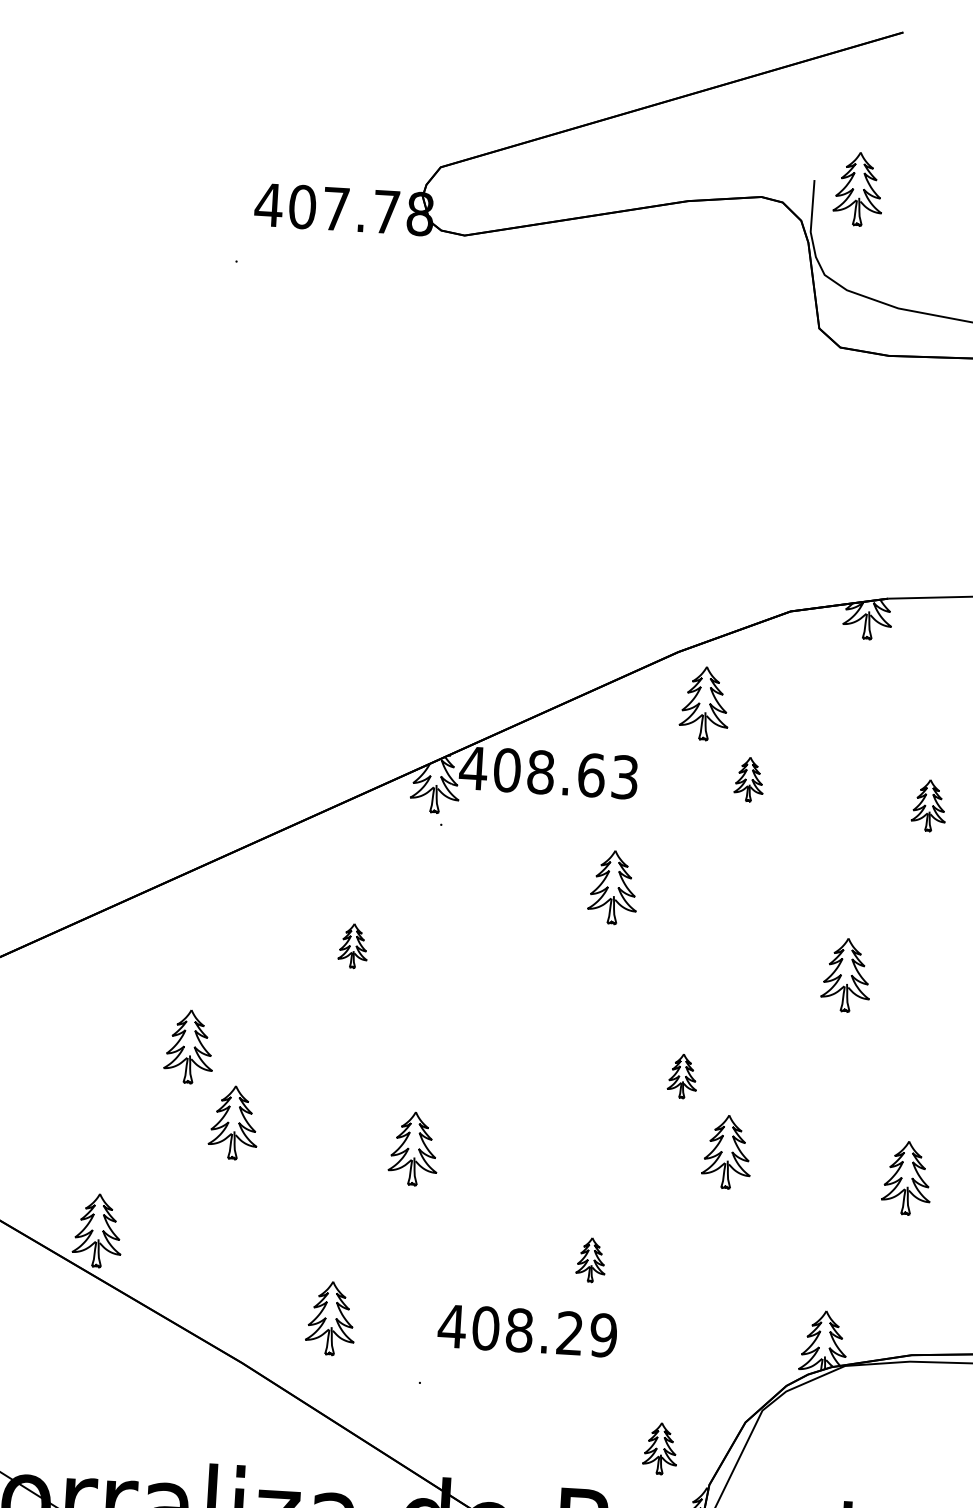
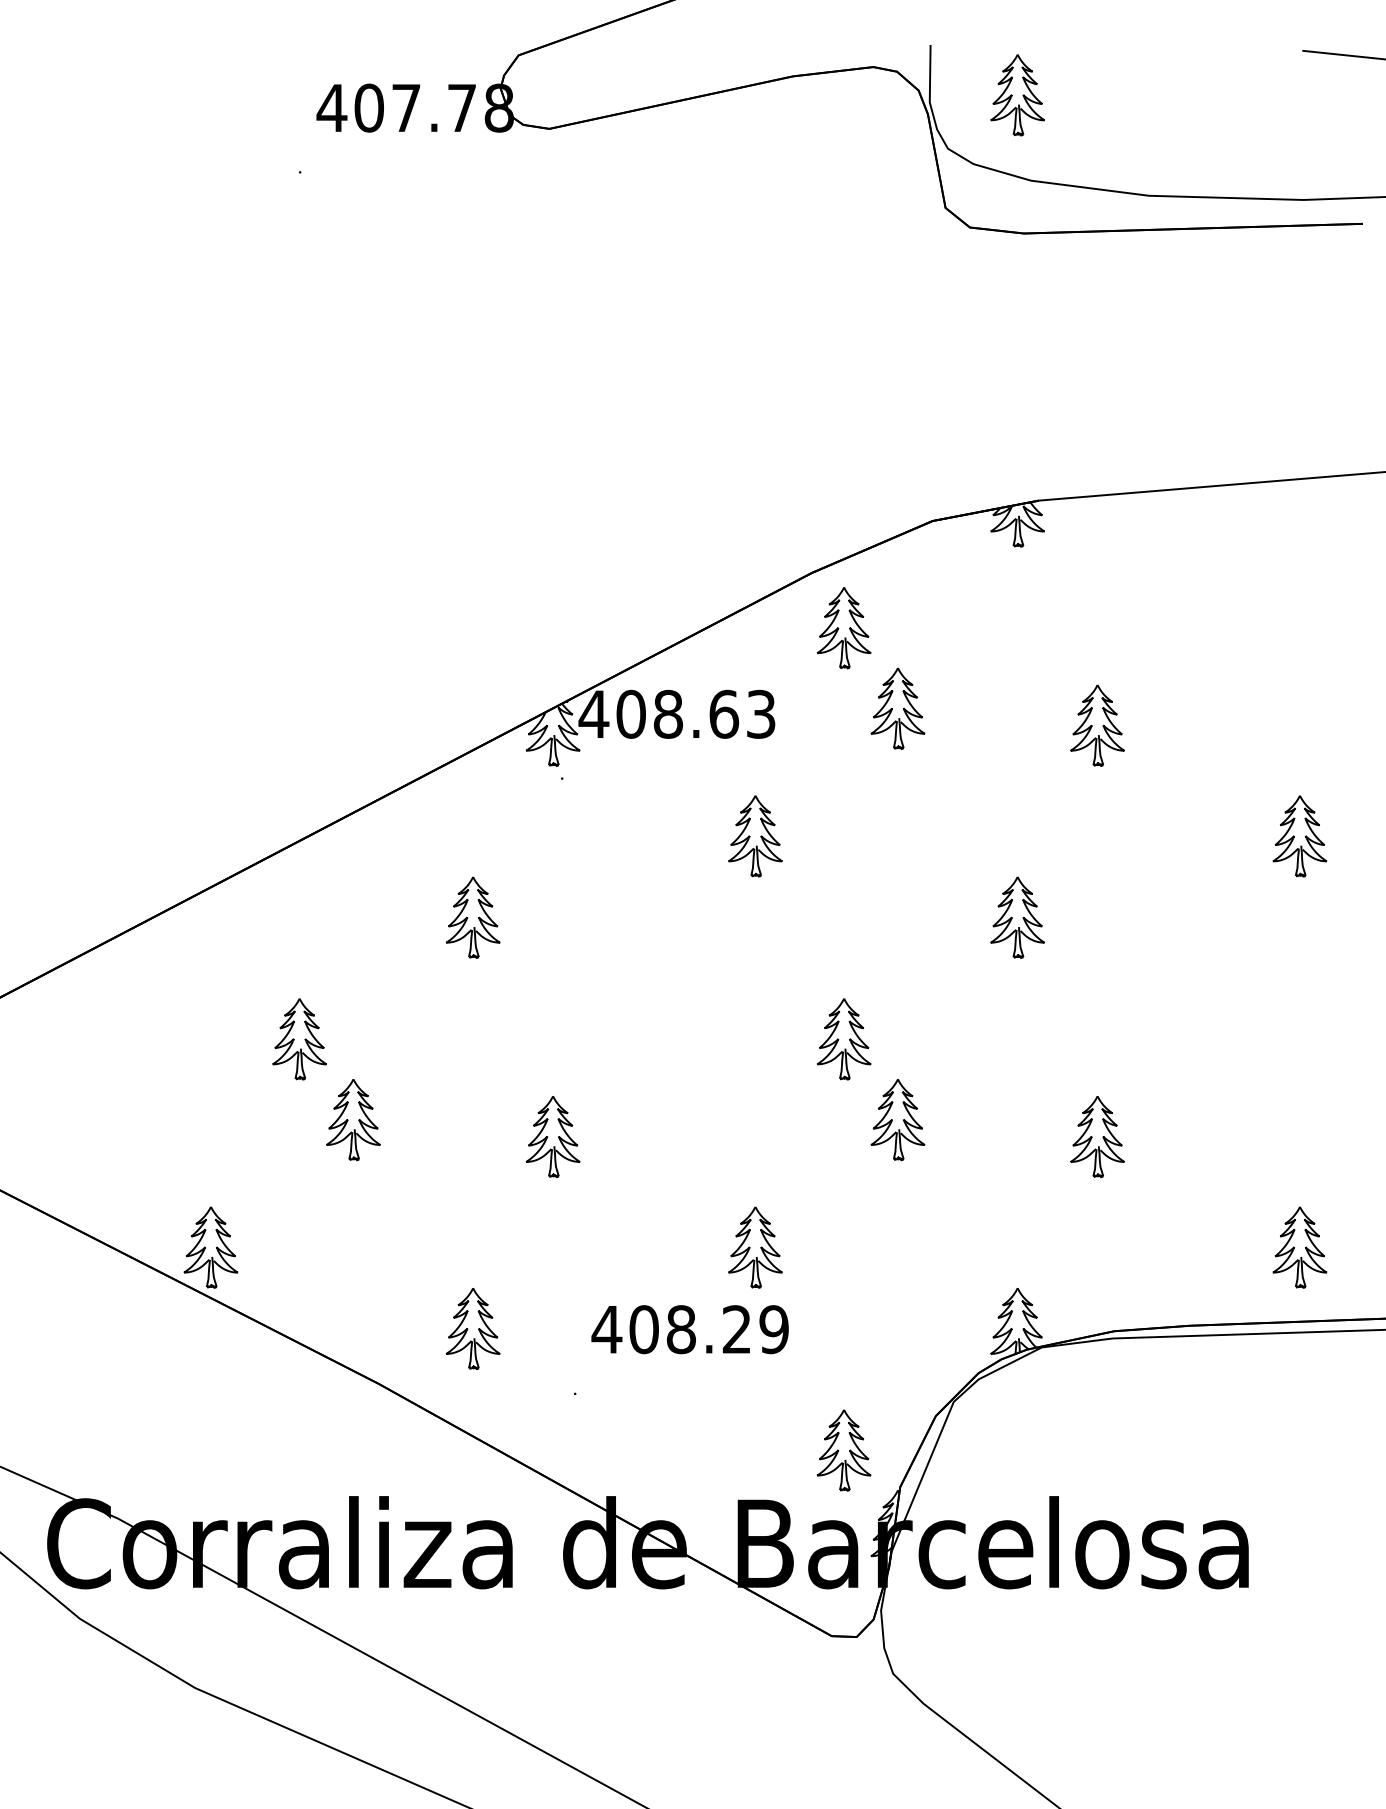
part: (858, 189) -> (1017, 95), moved
part: (748, 779) -> (897, 708), size x1.67
part: (929, 805) -> (1097, 725), size x1.43
part: (353, 945) -> (473, 917), size x1.67
part: (682, 1076) -> (843, 1039), size x1.67
part: (591, 1260) -> (755, 1247), size x1.67
part: (659, 1448) -> (843, 1450), size x1.43

